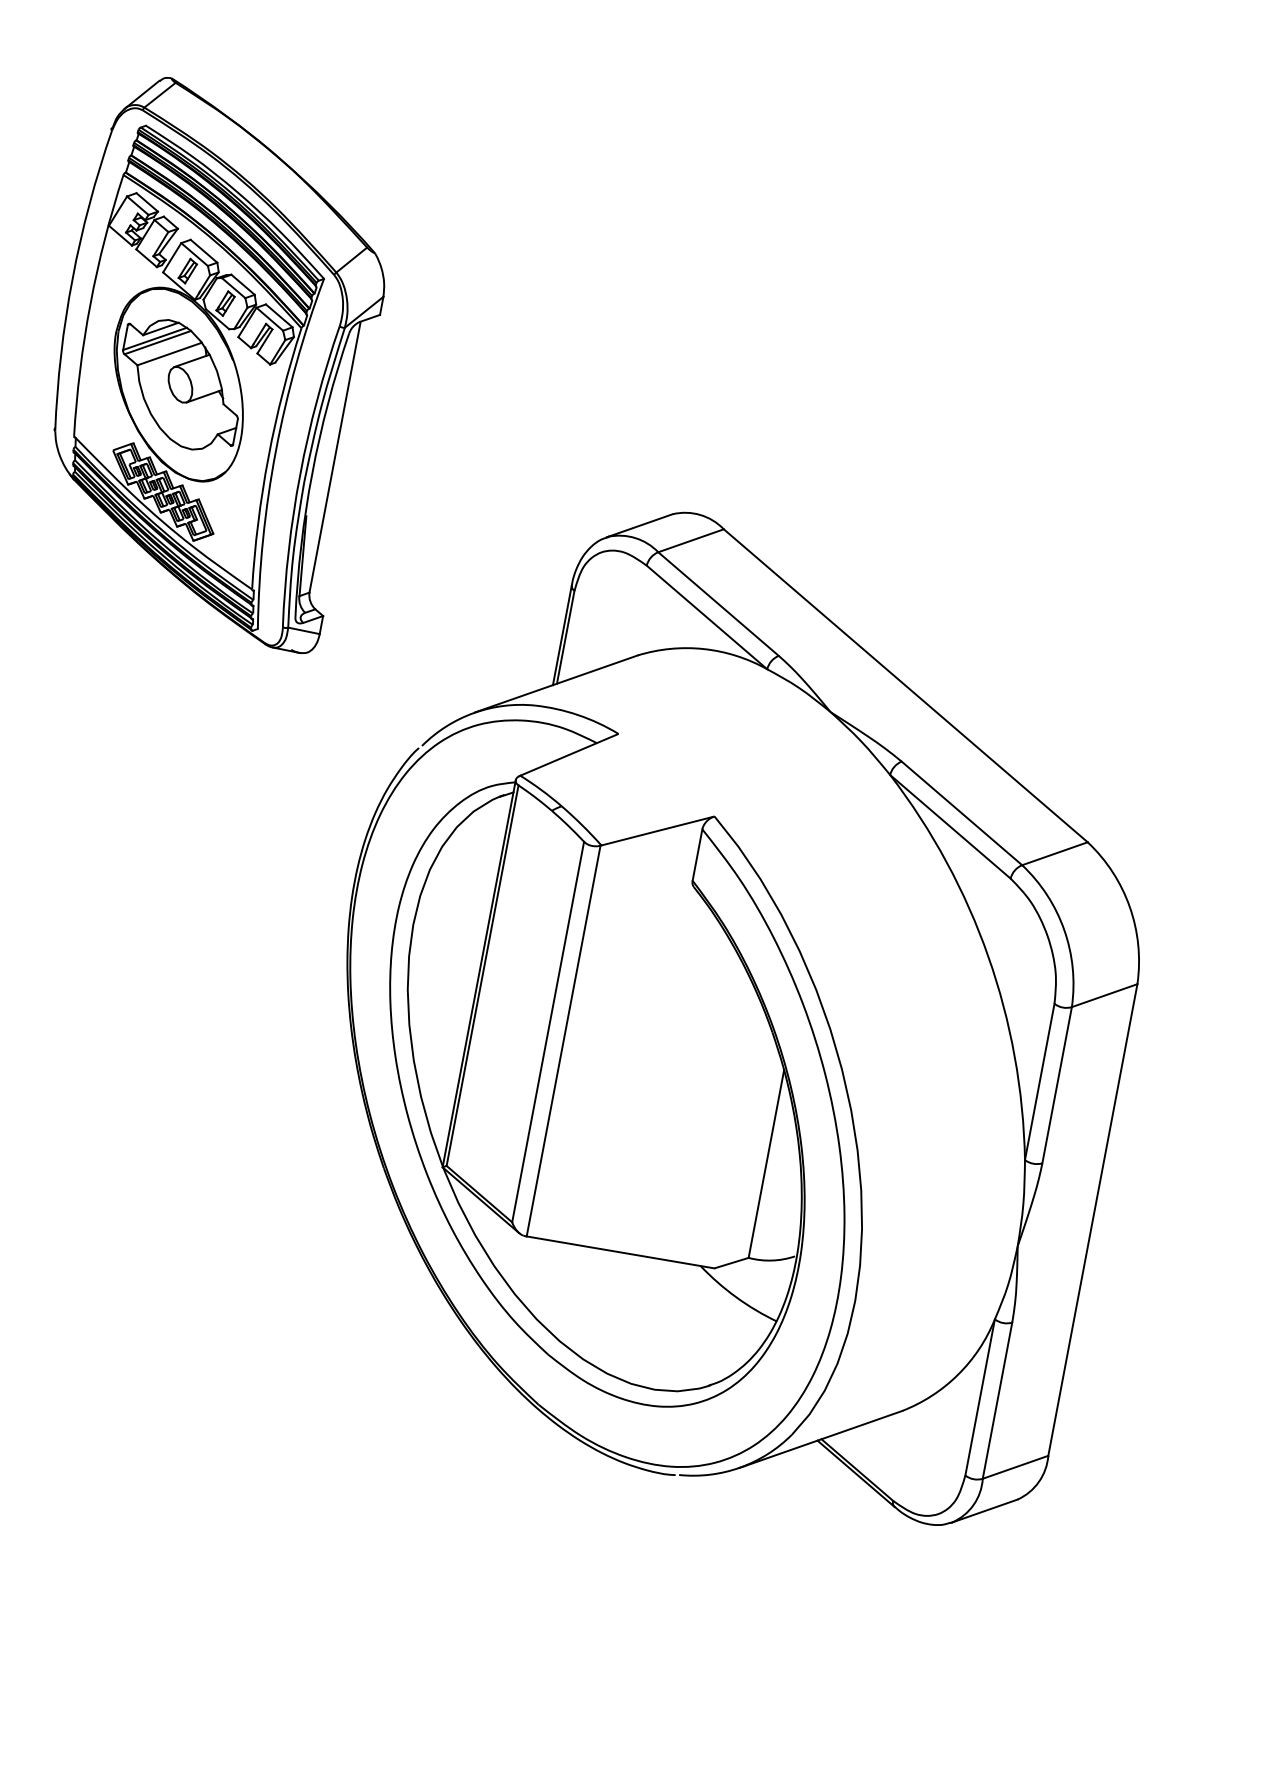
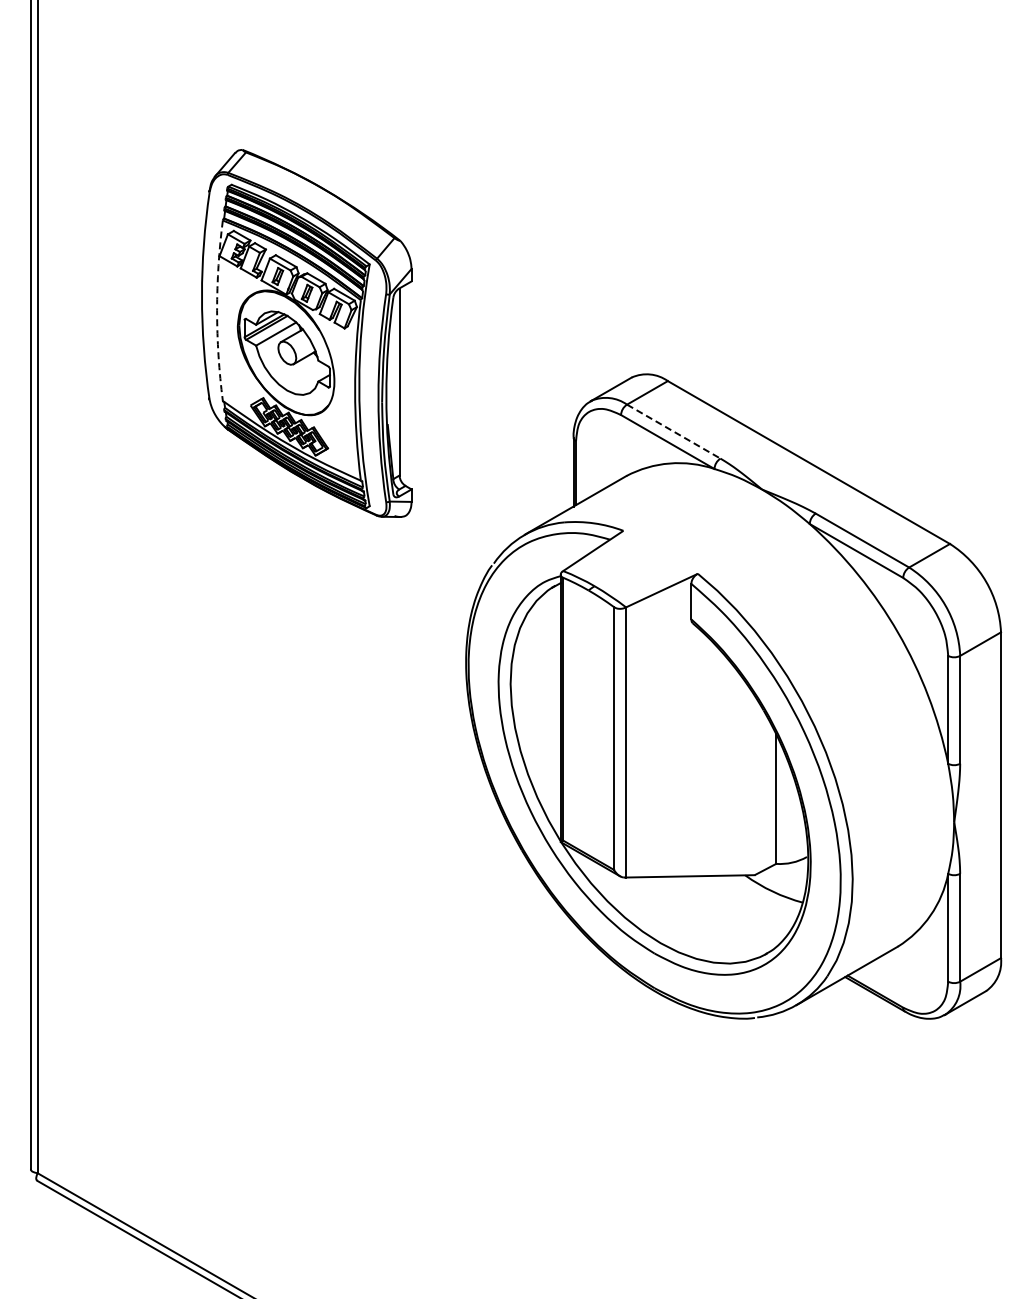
arc: (91, 303) -> (217, 310), solid -> dashed
line: (718, 603) -> (673, 431), solid -> dashed

